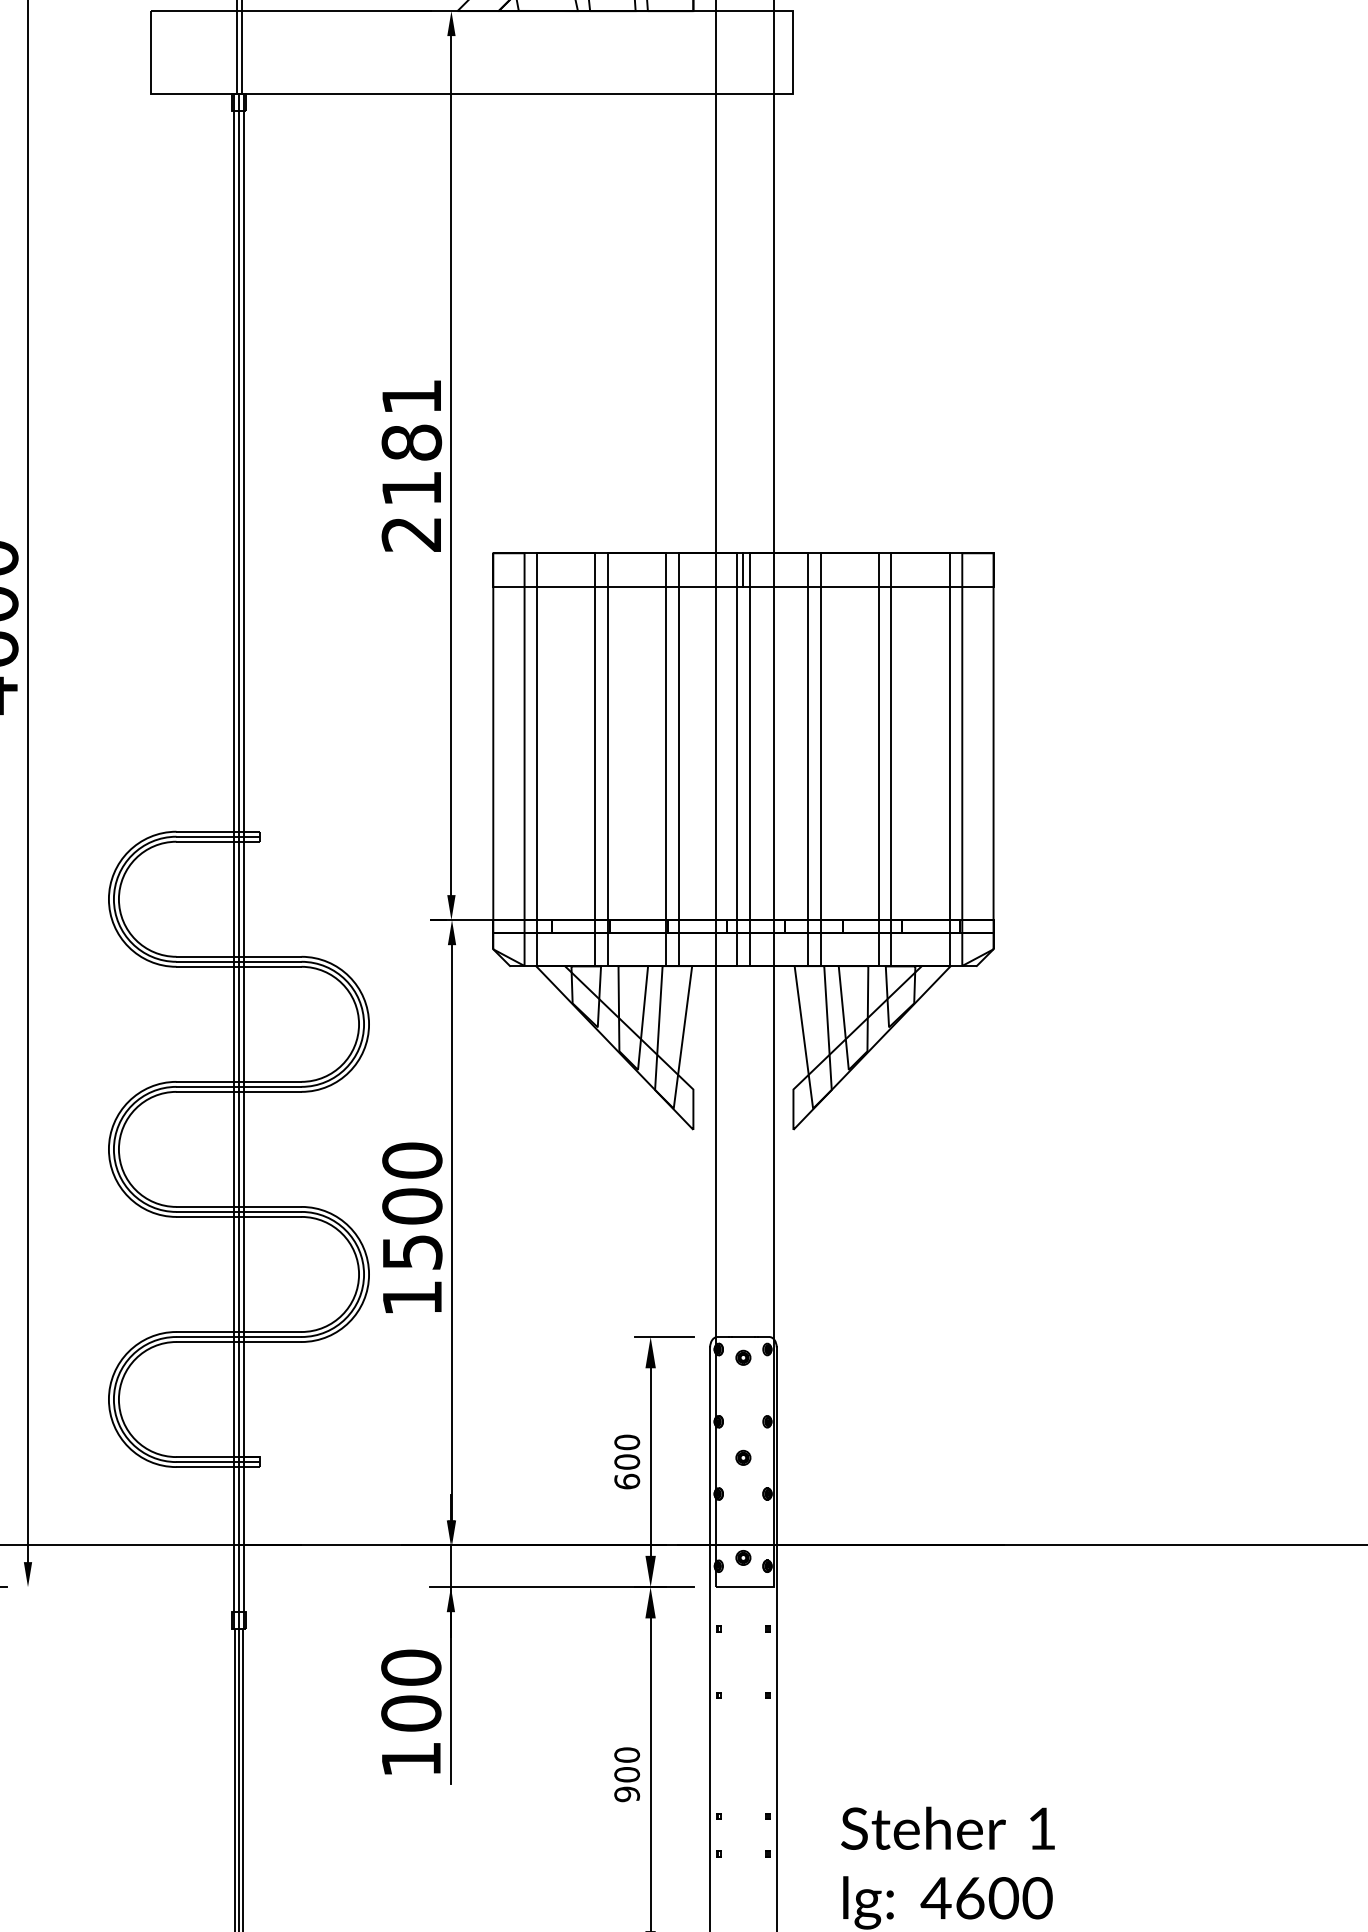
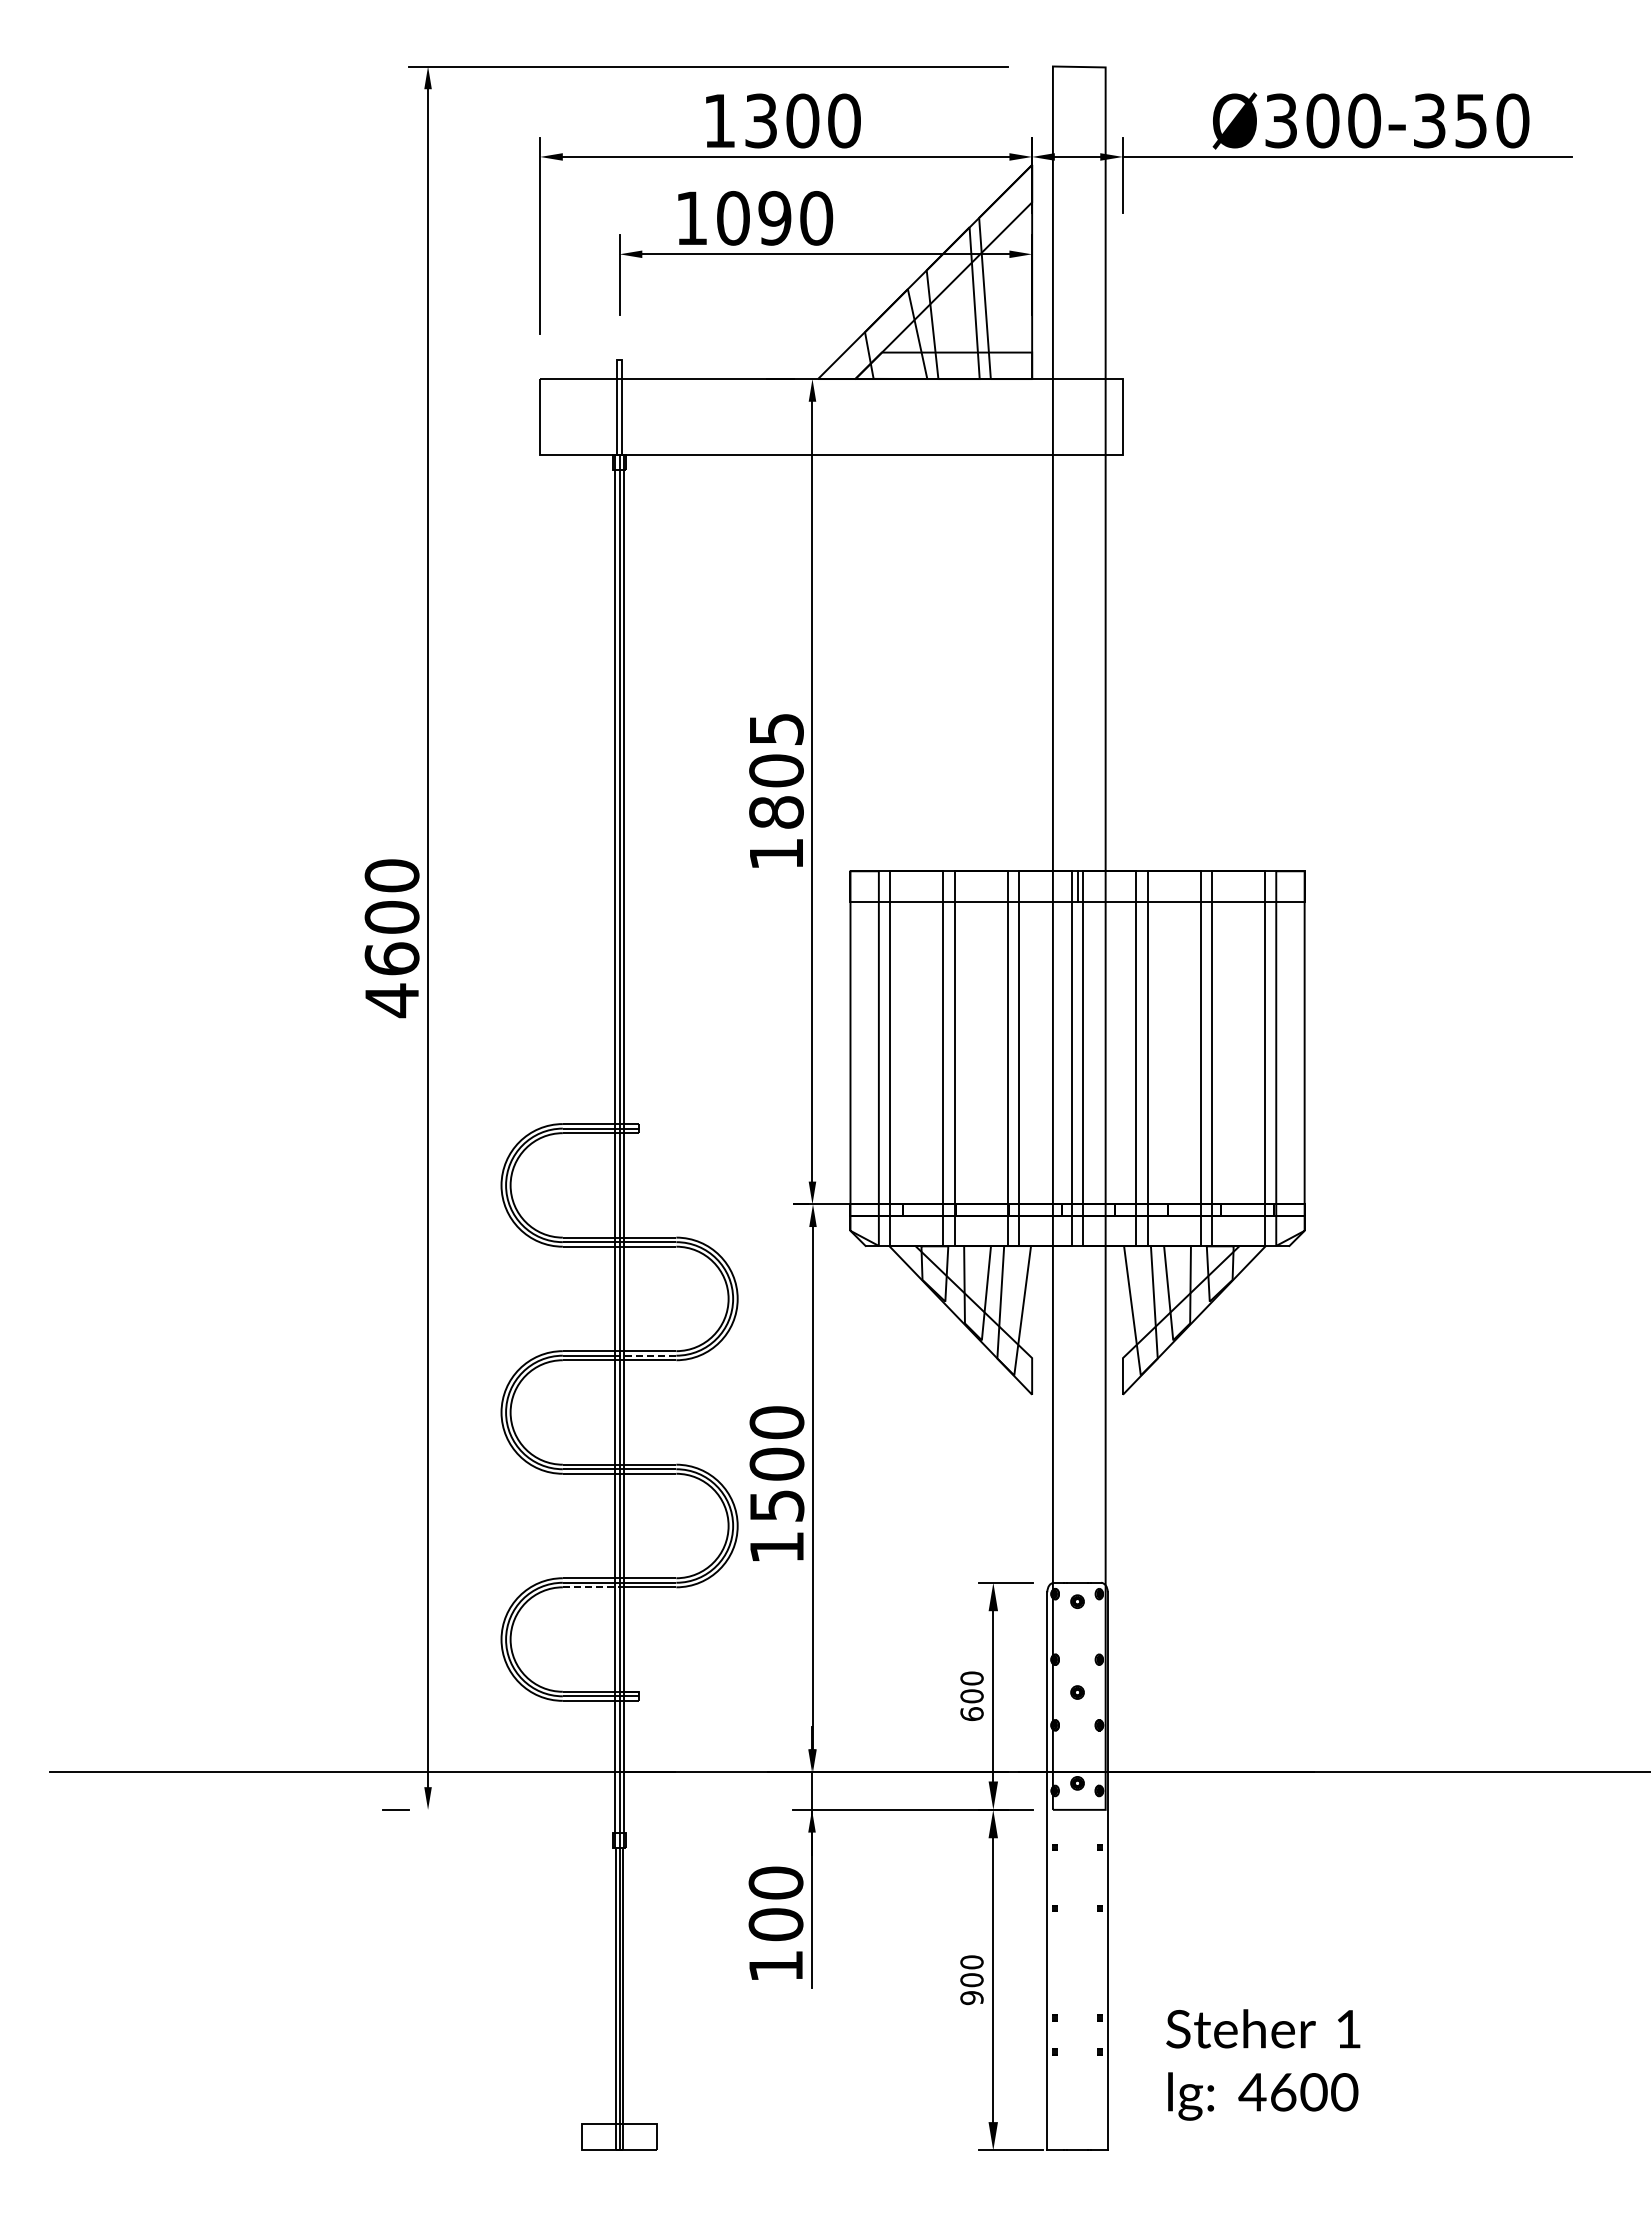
text: (411, 465) -> (776, 791), 2181 -> 1805
line: (269, 1086) -> (647, 1355), solid -> dashed
line: (208, 1342) -> (591, 1587), solid -> dashed

